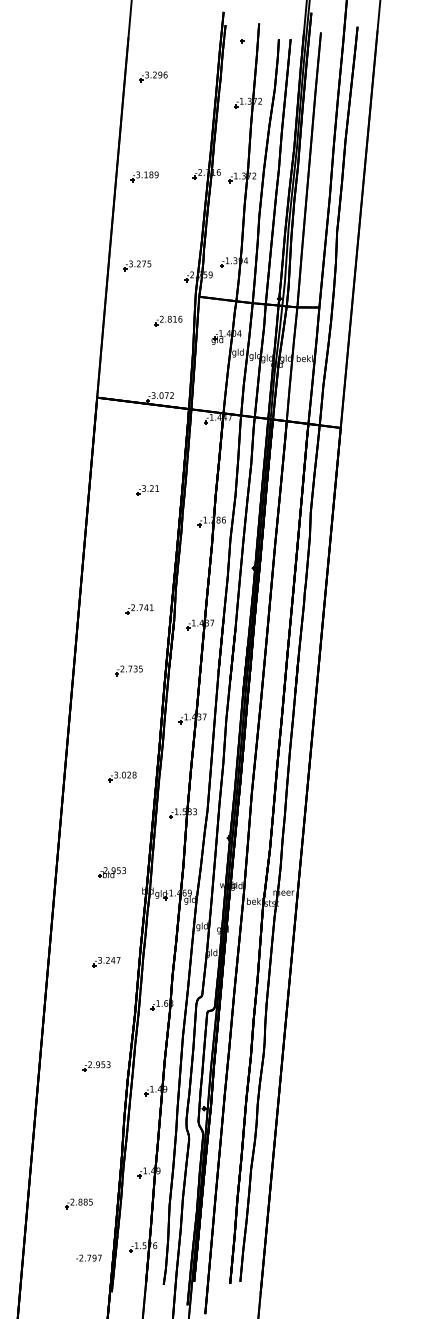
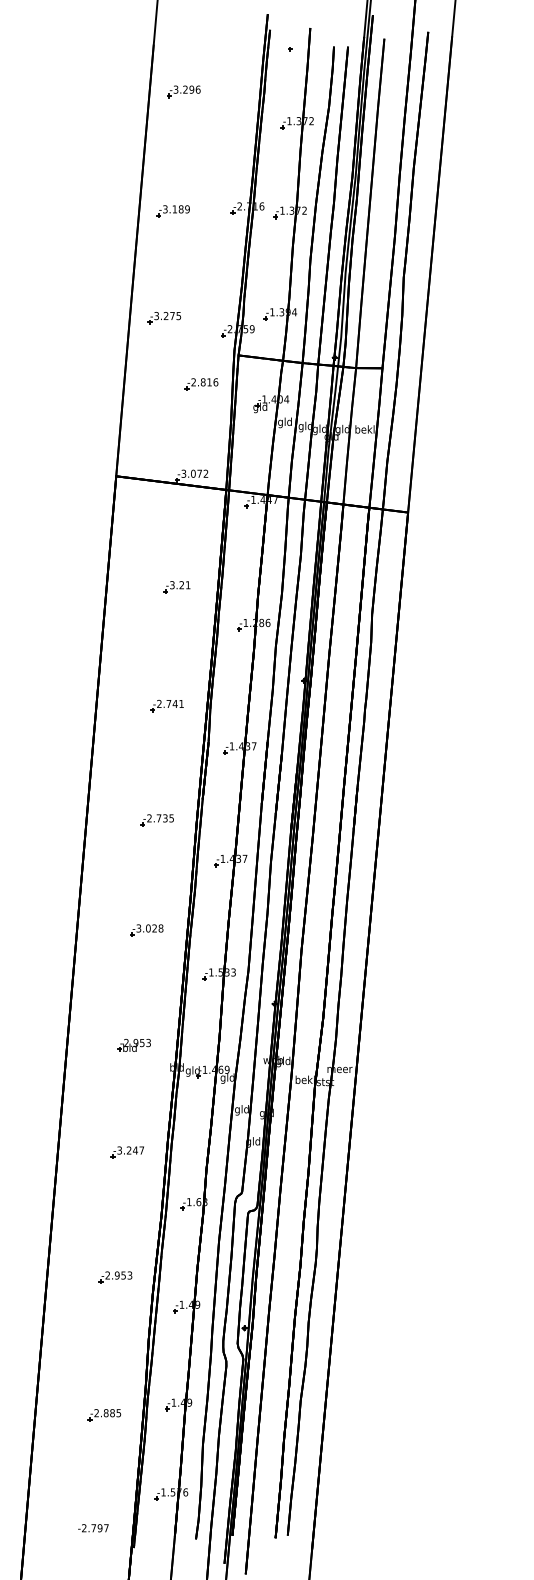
part: (139, 609) -> (166, 706), moved
part: (128, 670) -> (156, 820), moved
part: (79, 1204) -> (104, 1415), moved
text: (89, 1258) -> (93, 1528), moved

